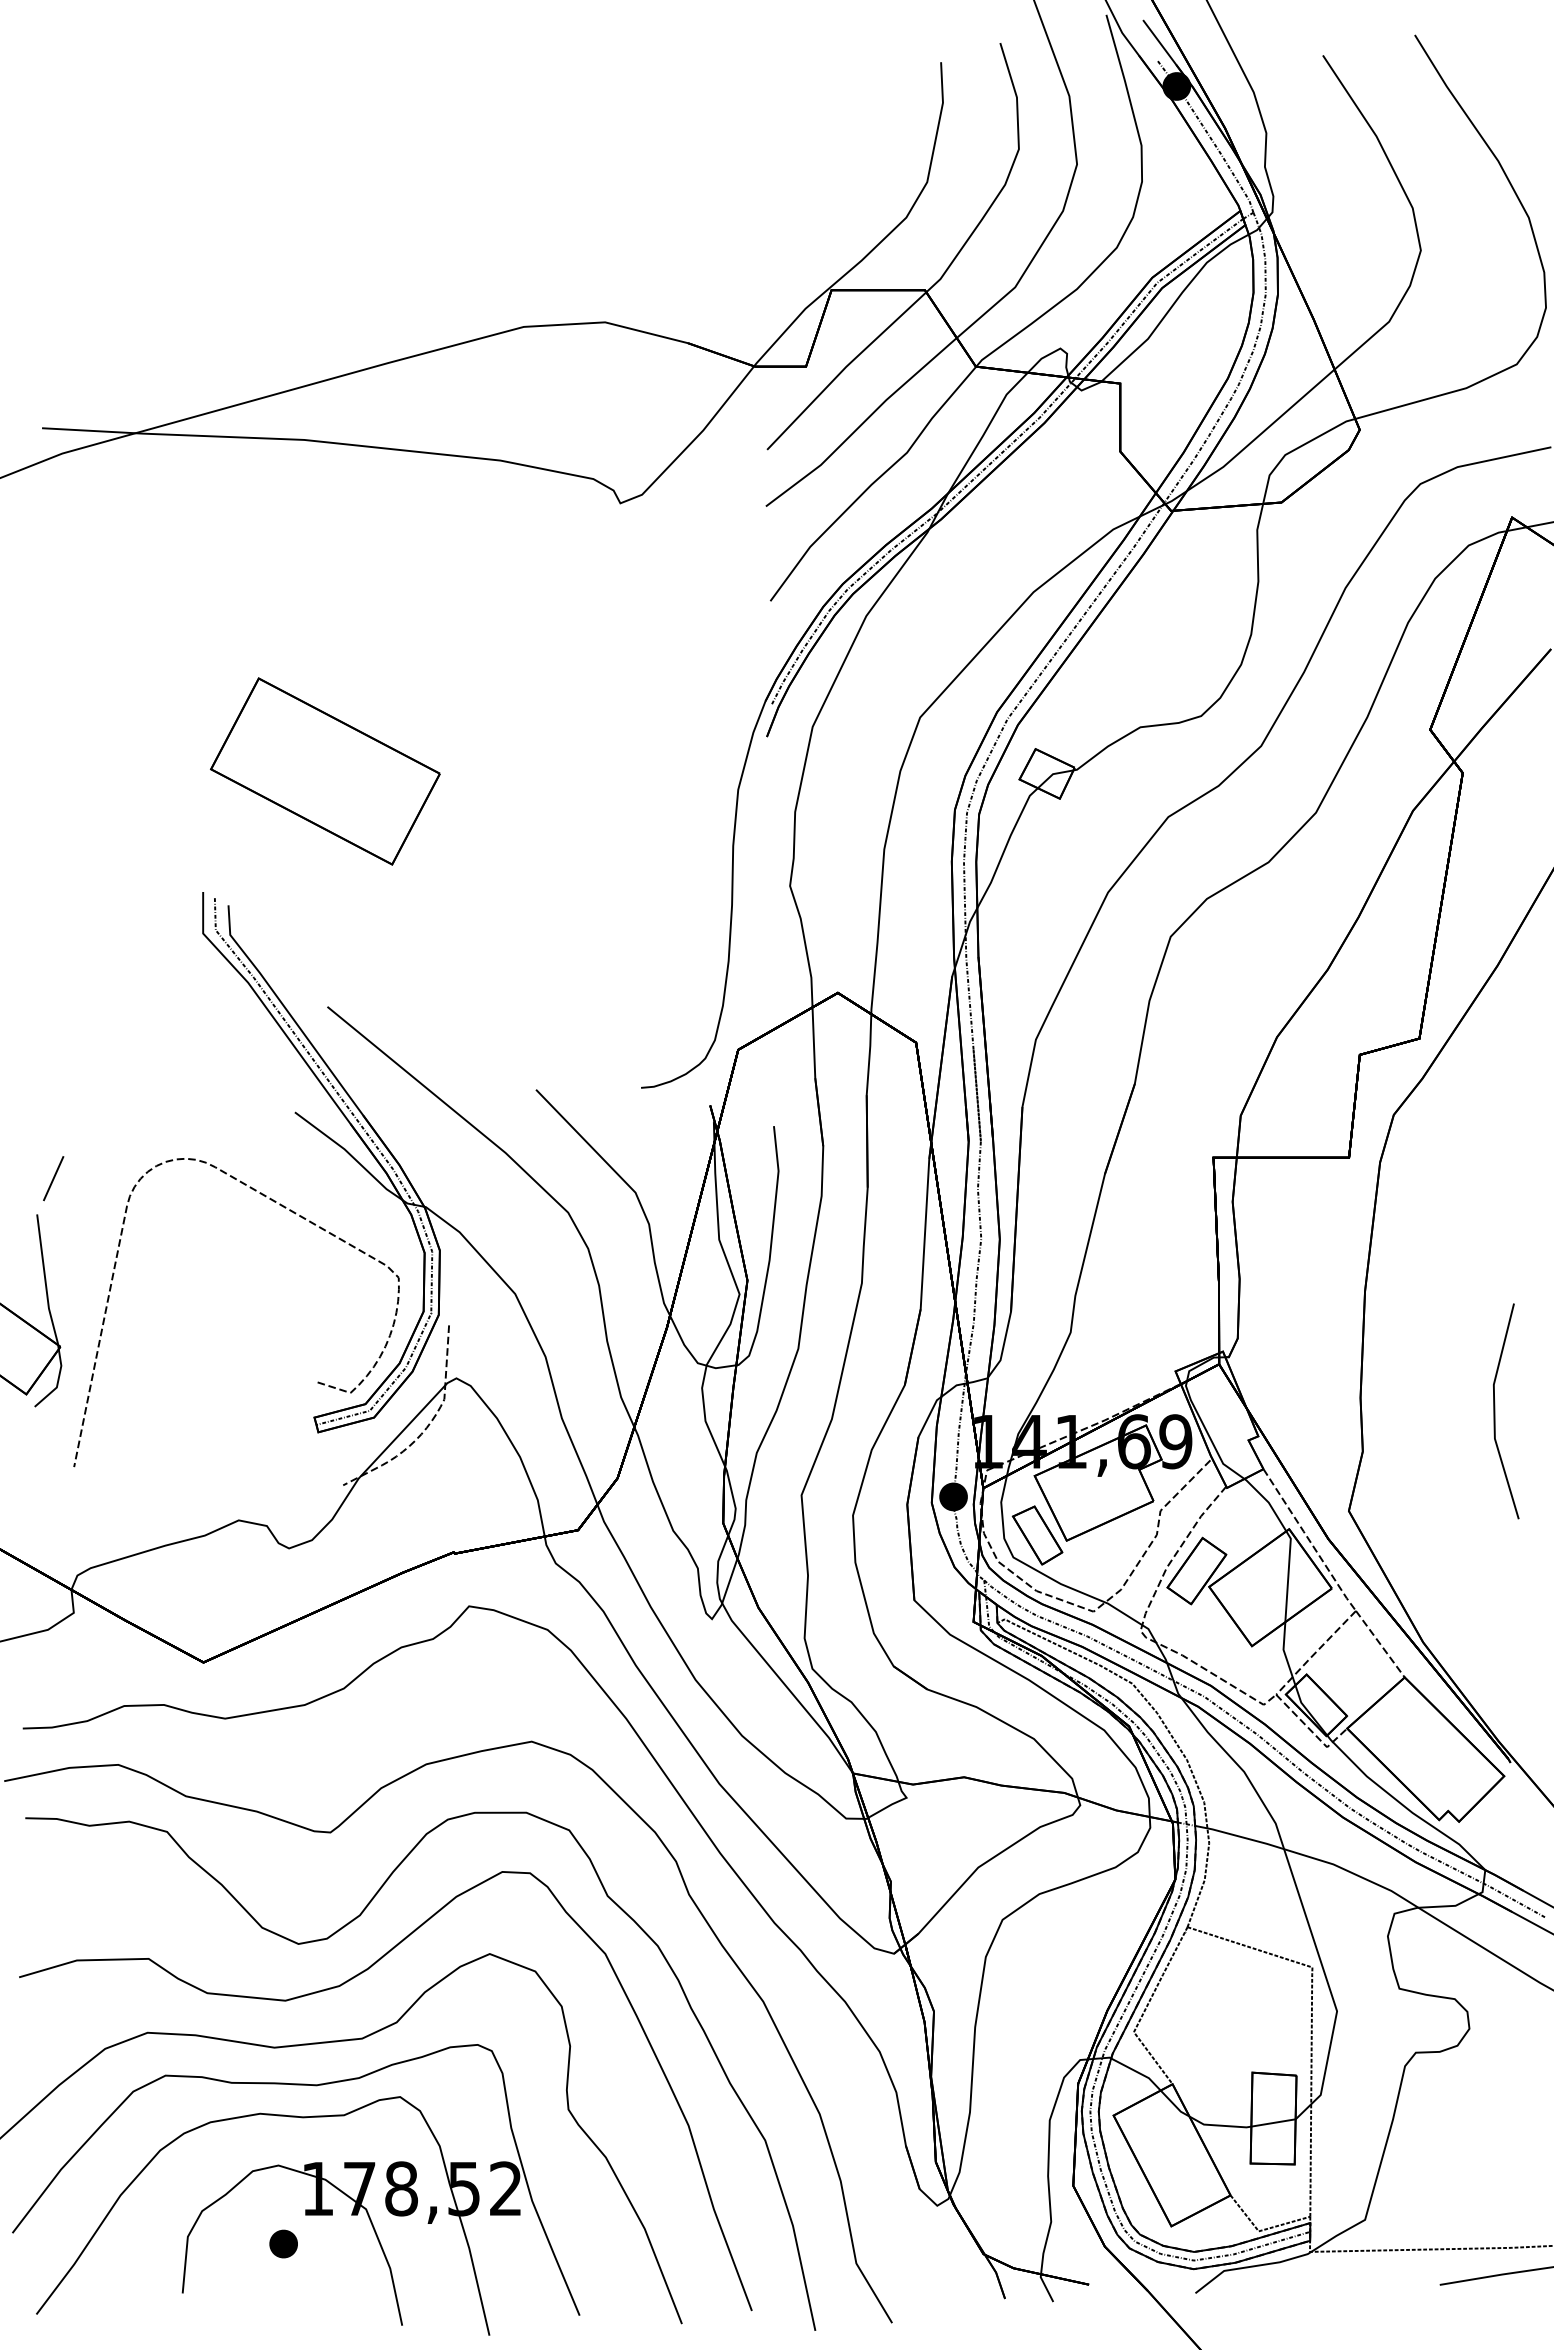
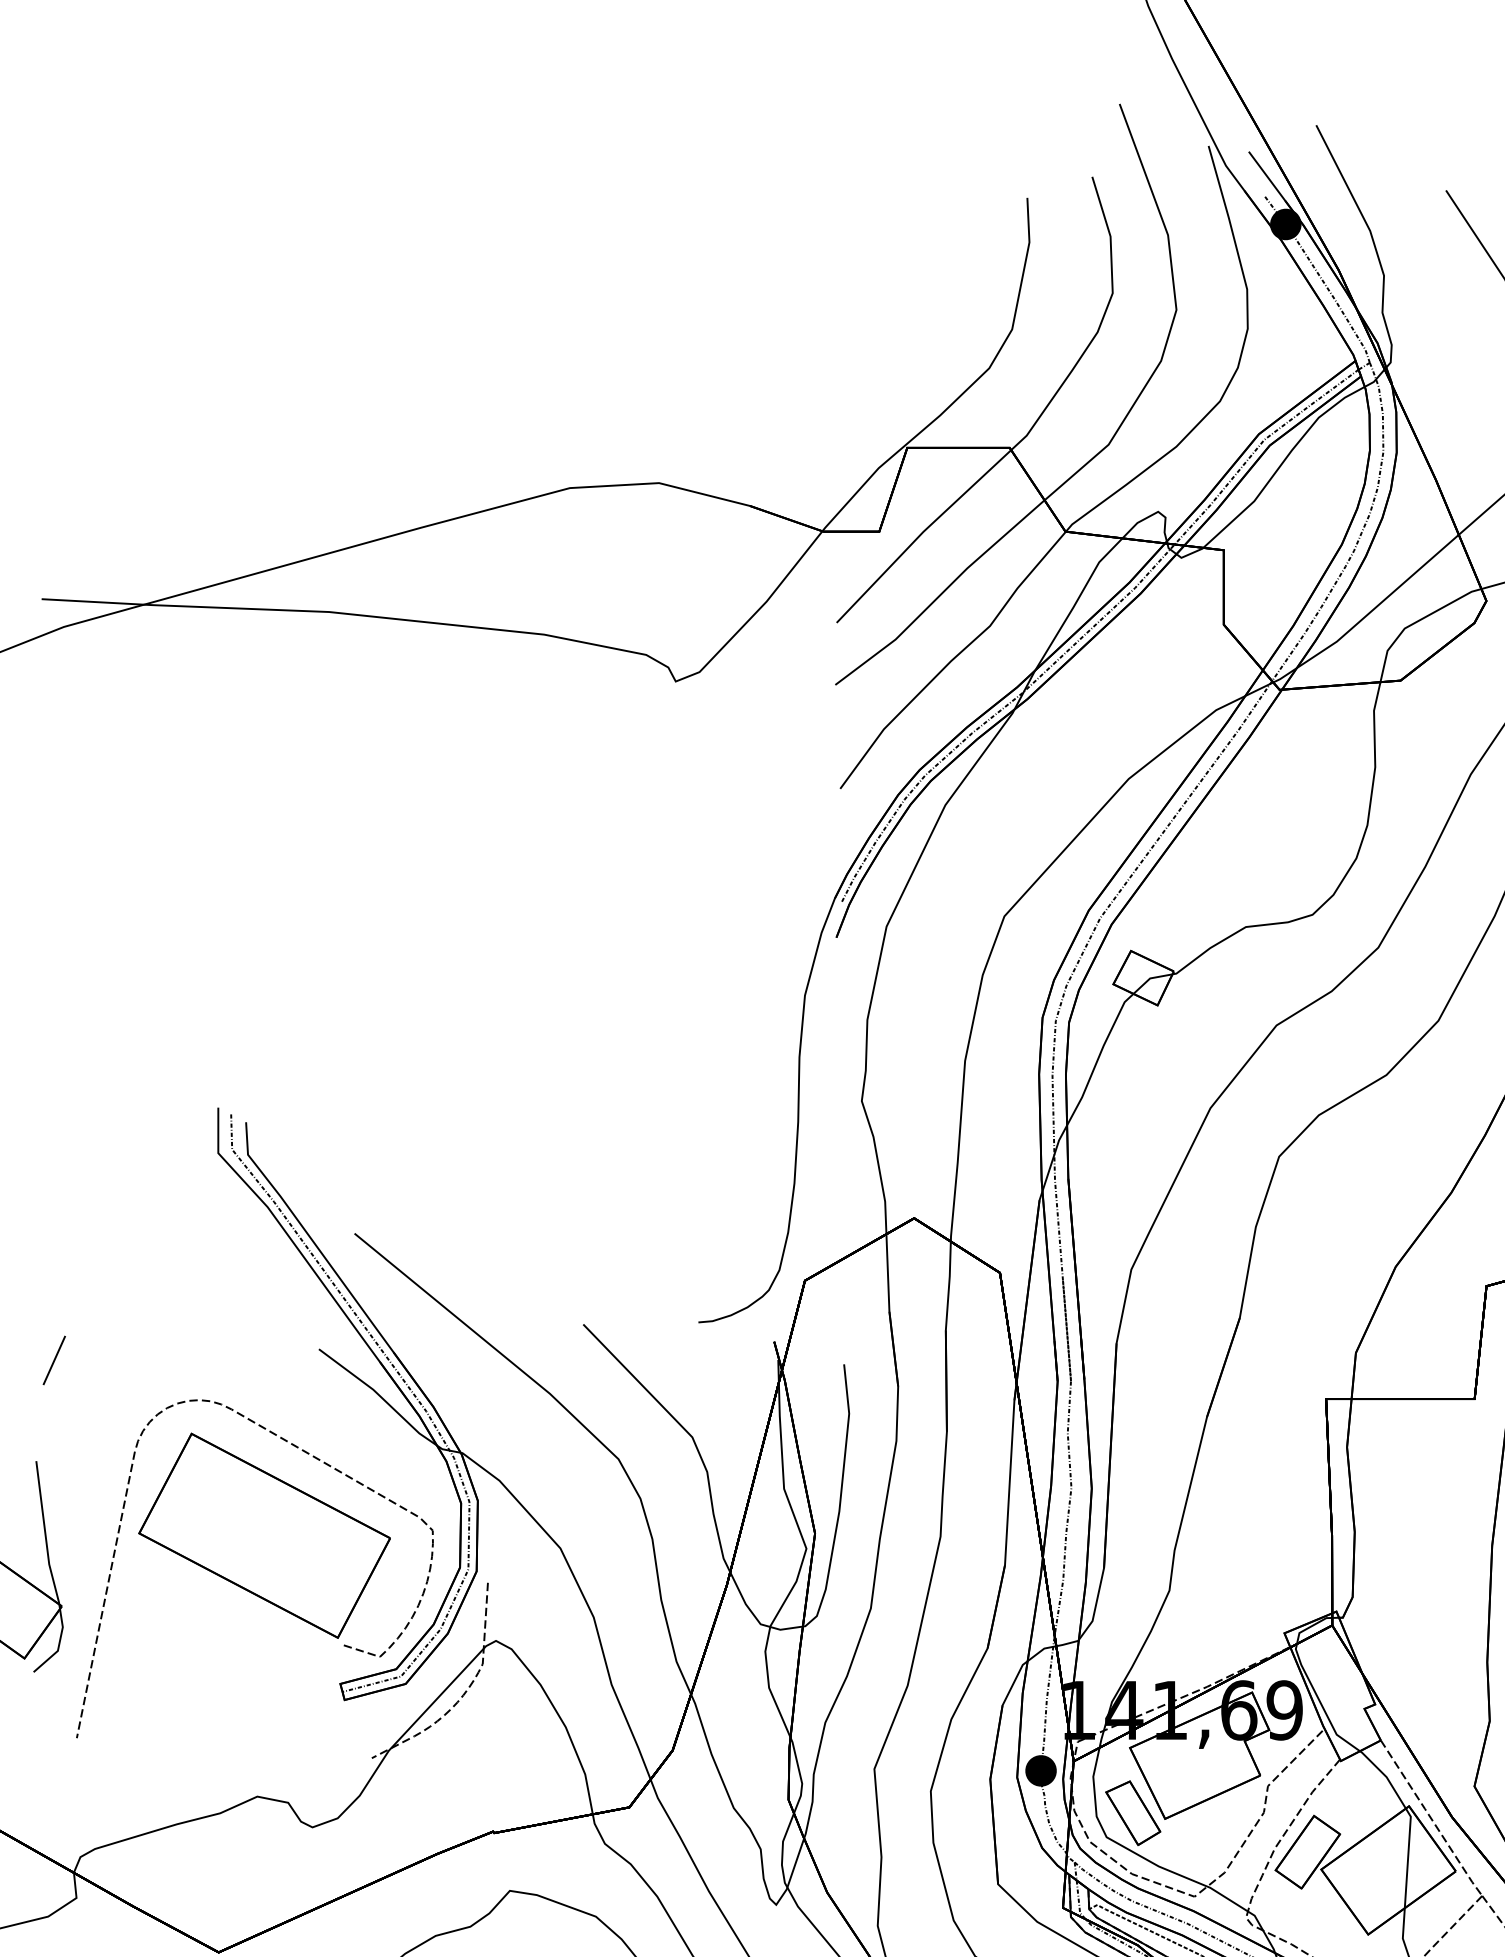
part: (325, 771) -> (264, 1535), moved
line: (53, 1178) -> (54, 1360), moved

